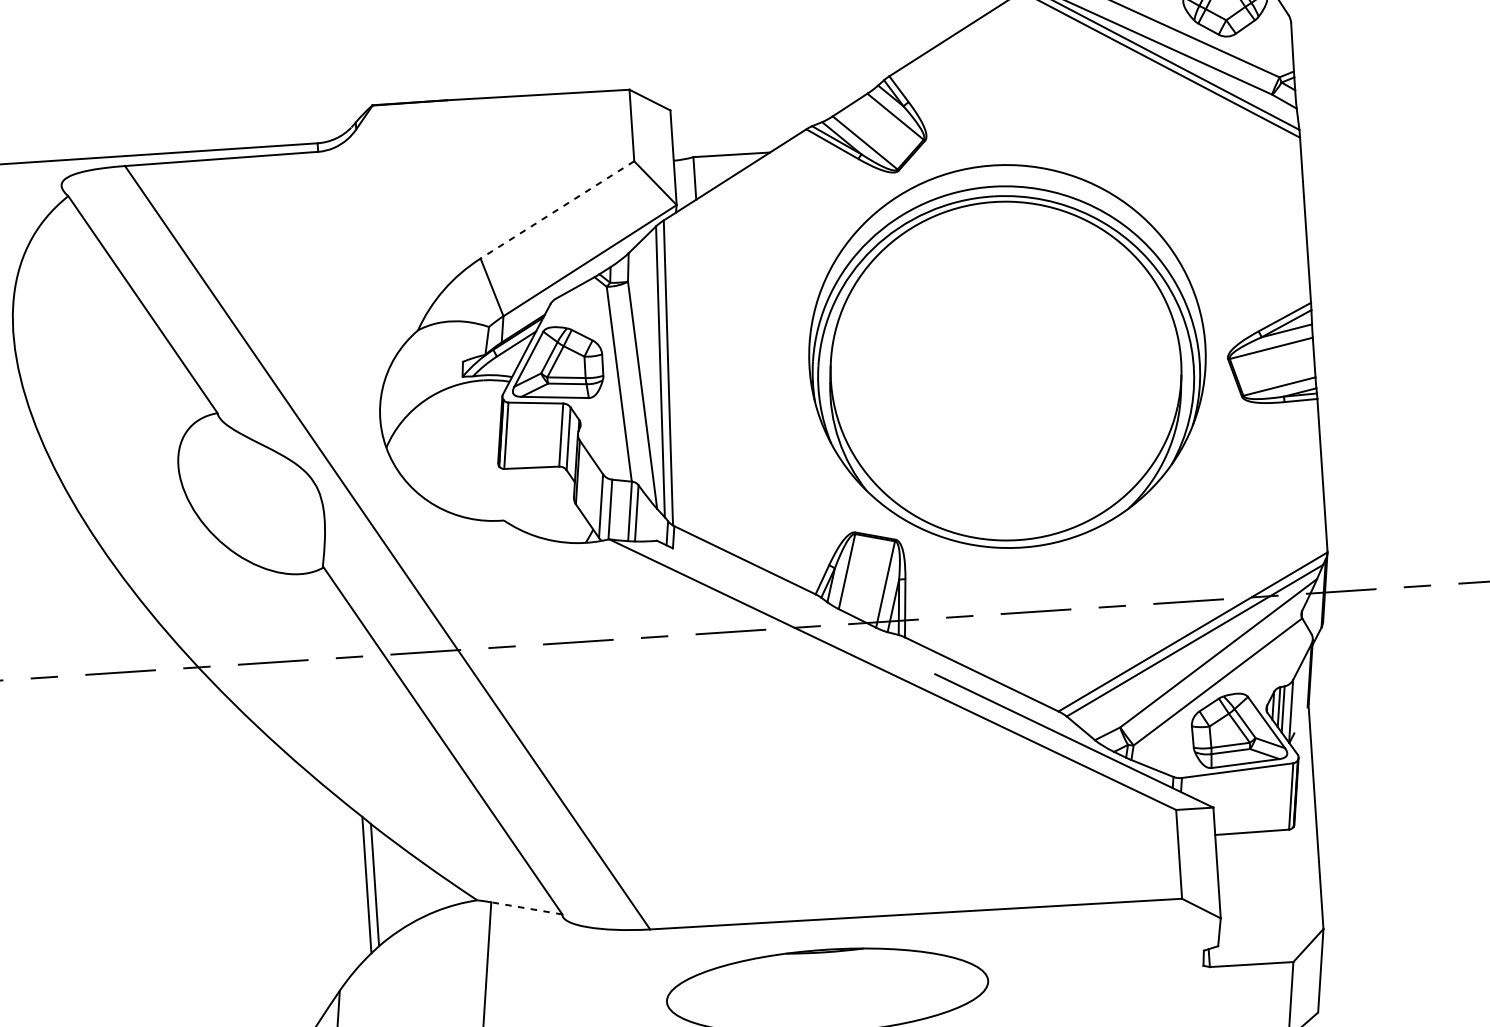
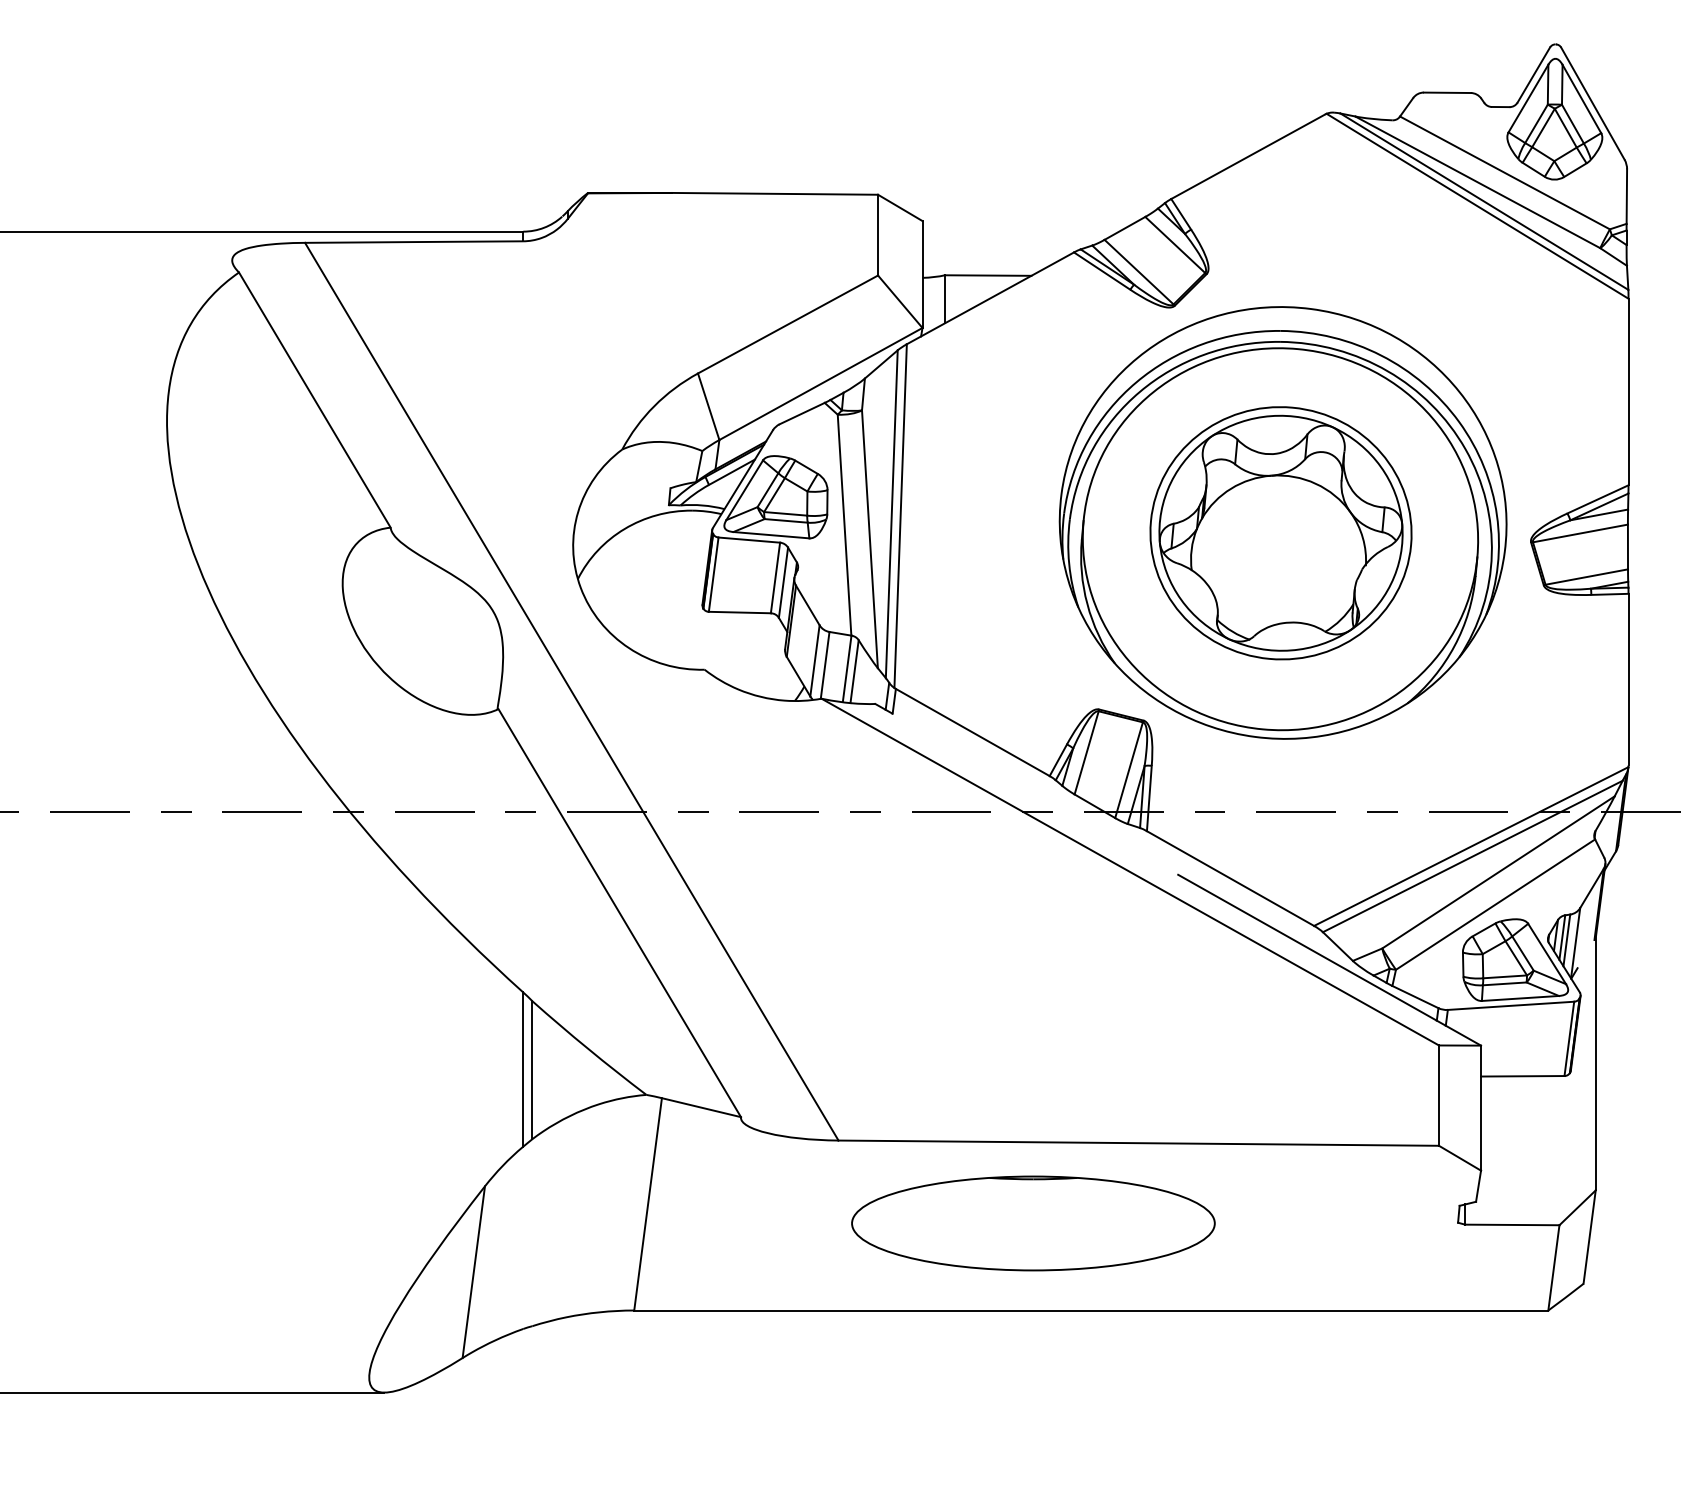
line: (556, 209) -> (787, 324), dashed -> solid
part: (1005, 366) -> (1280, 533), added
line: (526, 908) -> (701, 1107), dashed -> solid

